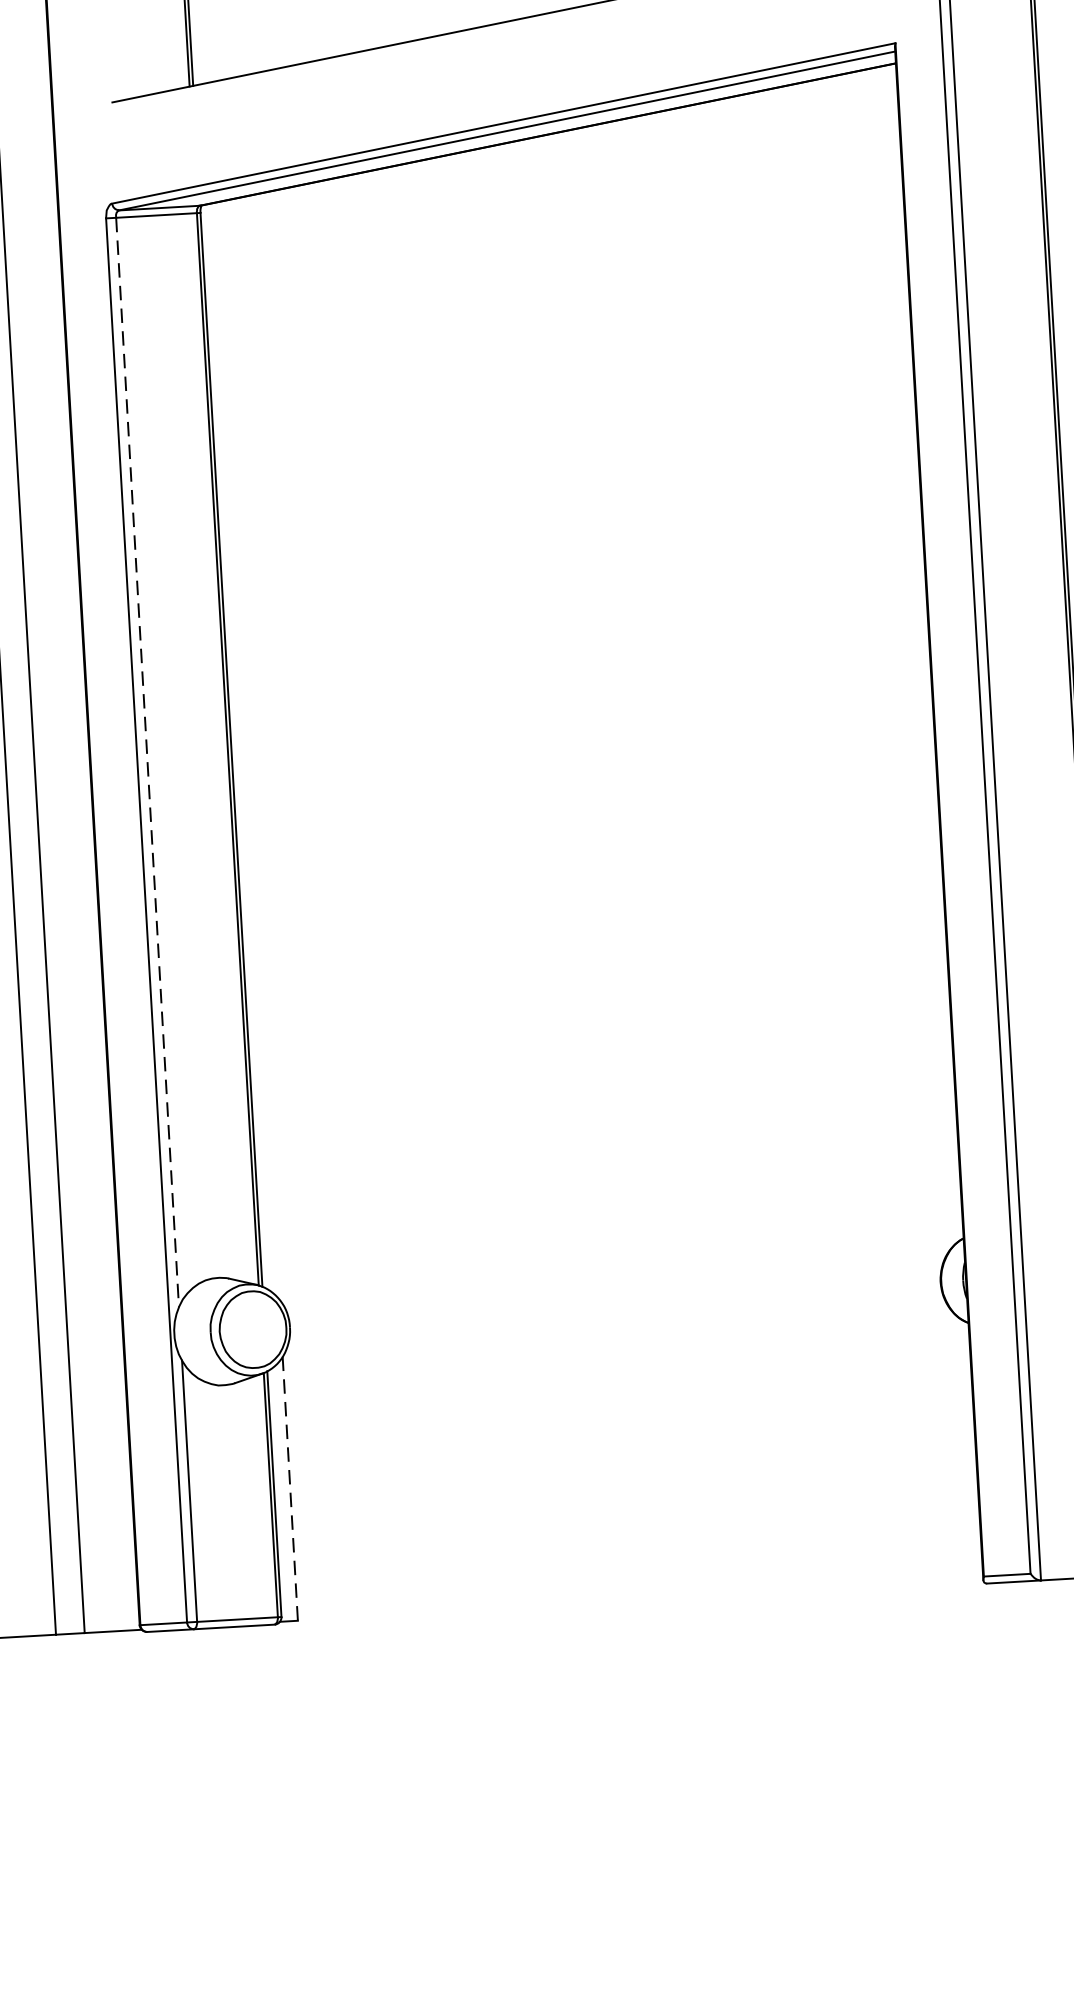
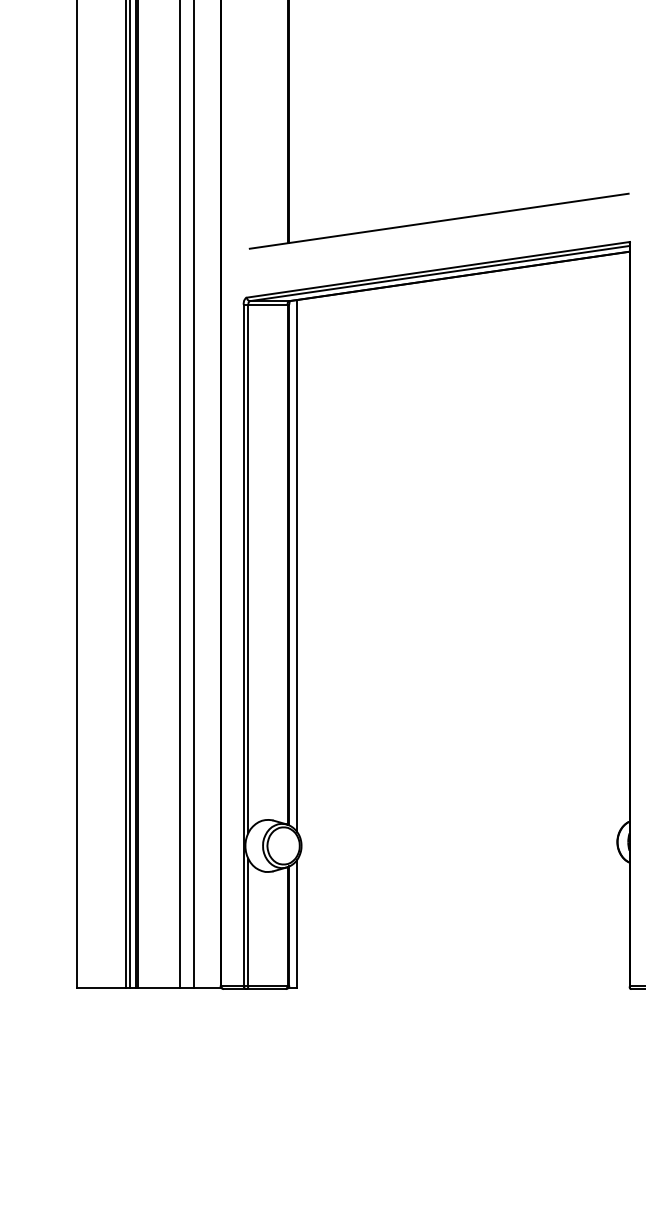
line: (248, 749) -> (297, 565), added
line: (147, 763) -> (248, 569), dashed -> solid
line: (291, 1490) -> (297, 924), dashed -> solid

